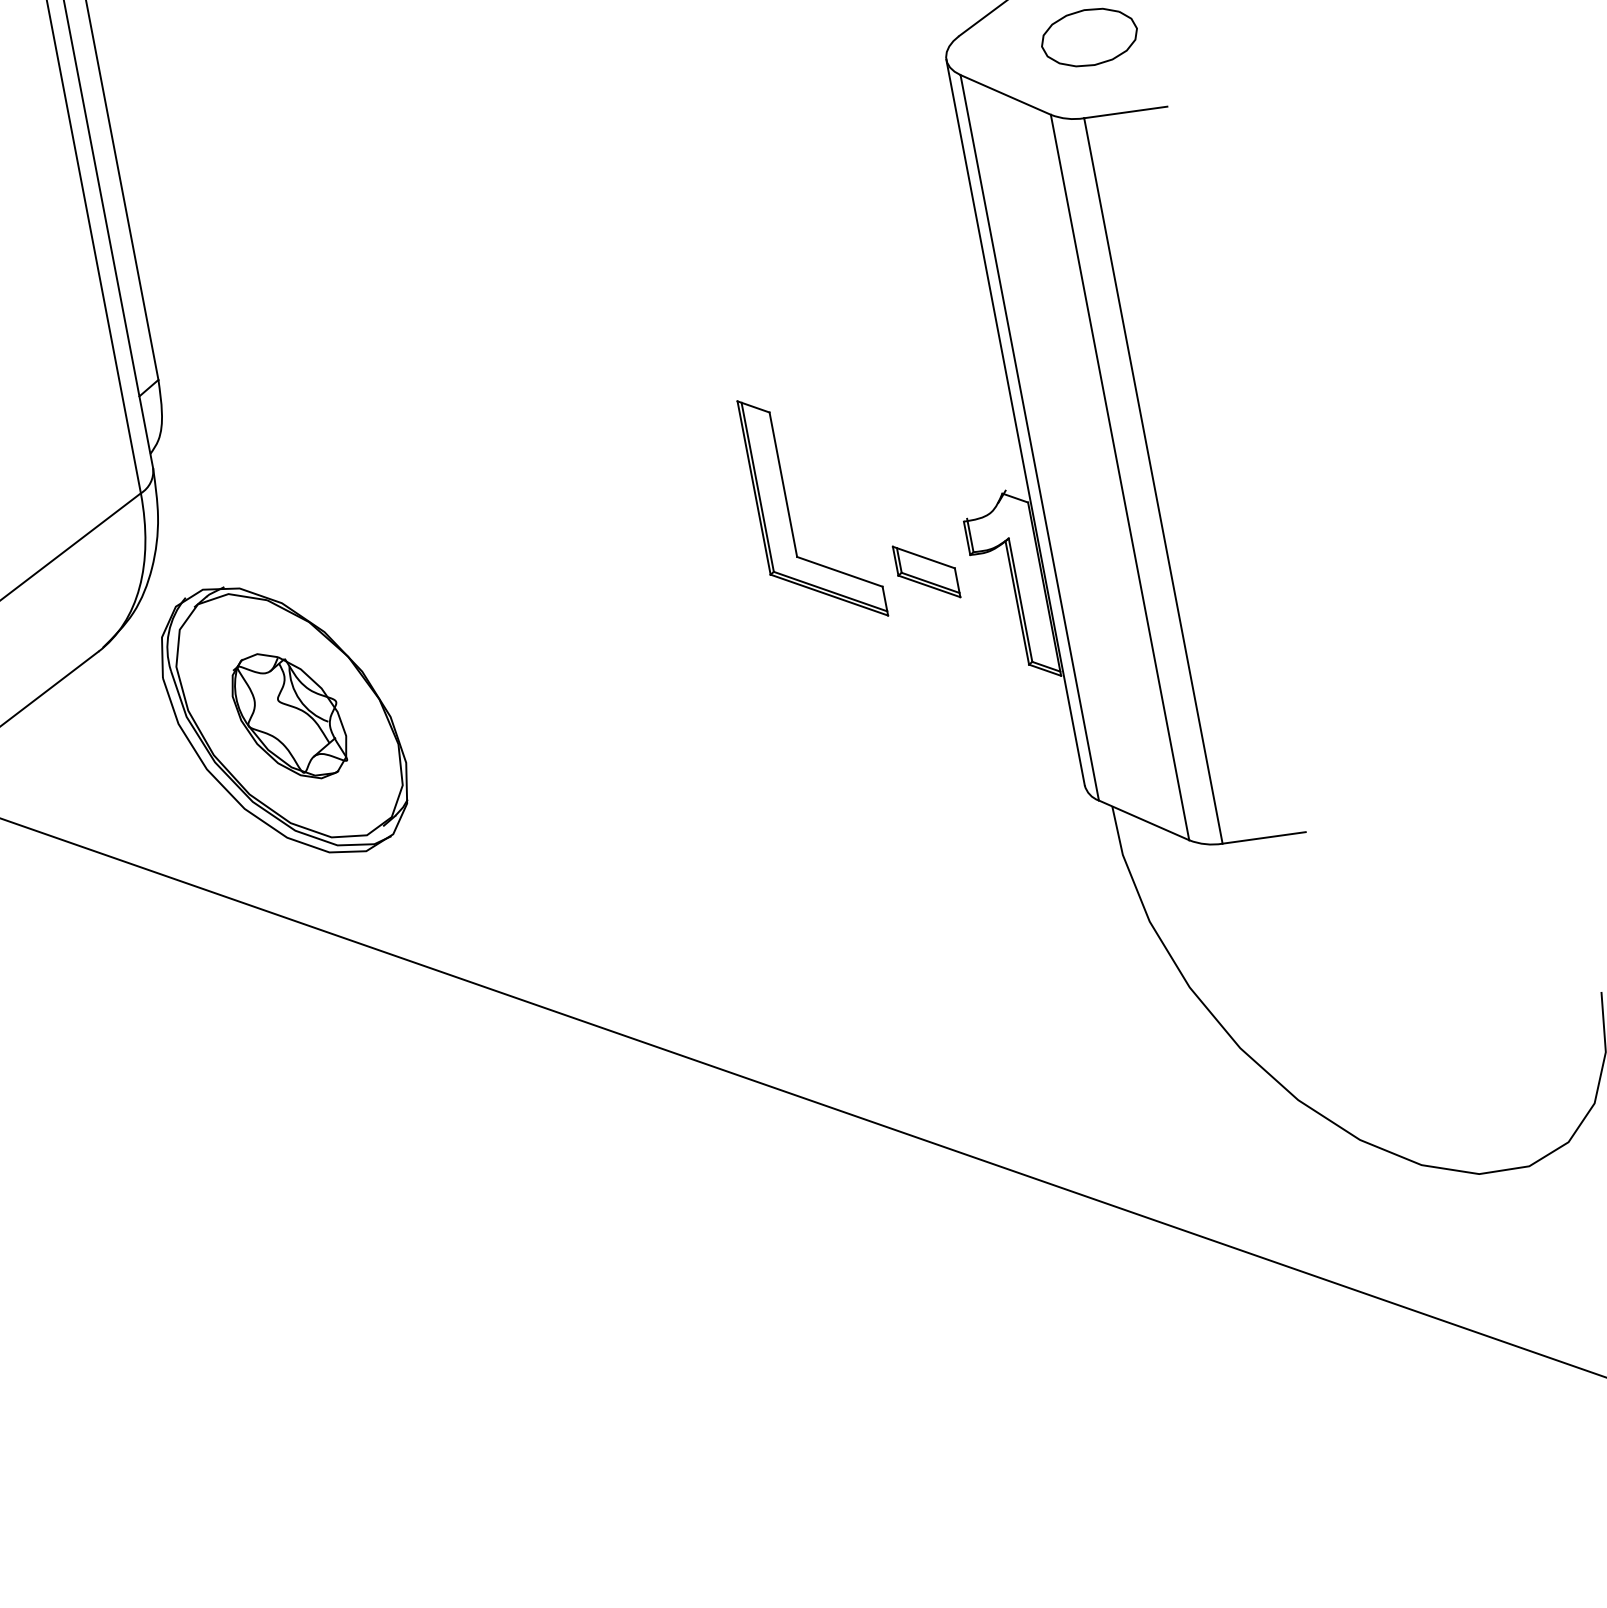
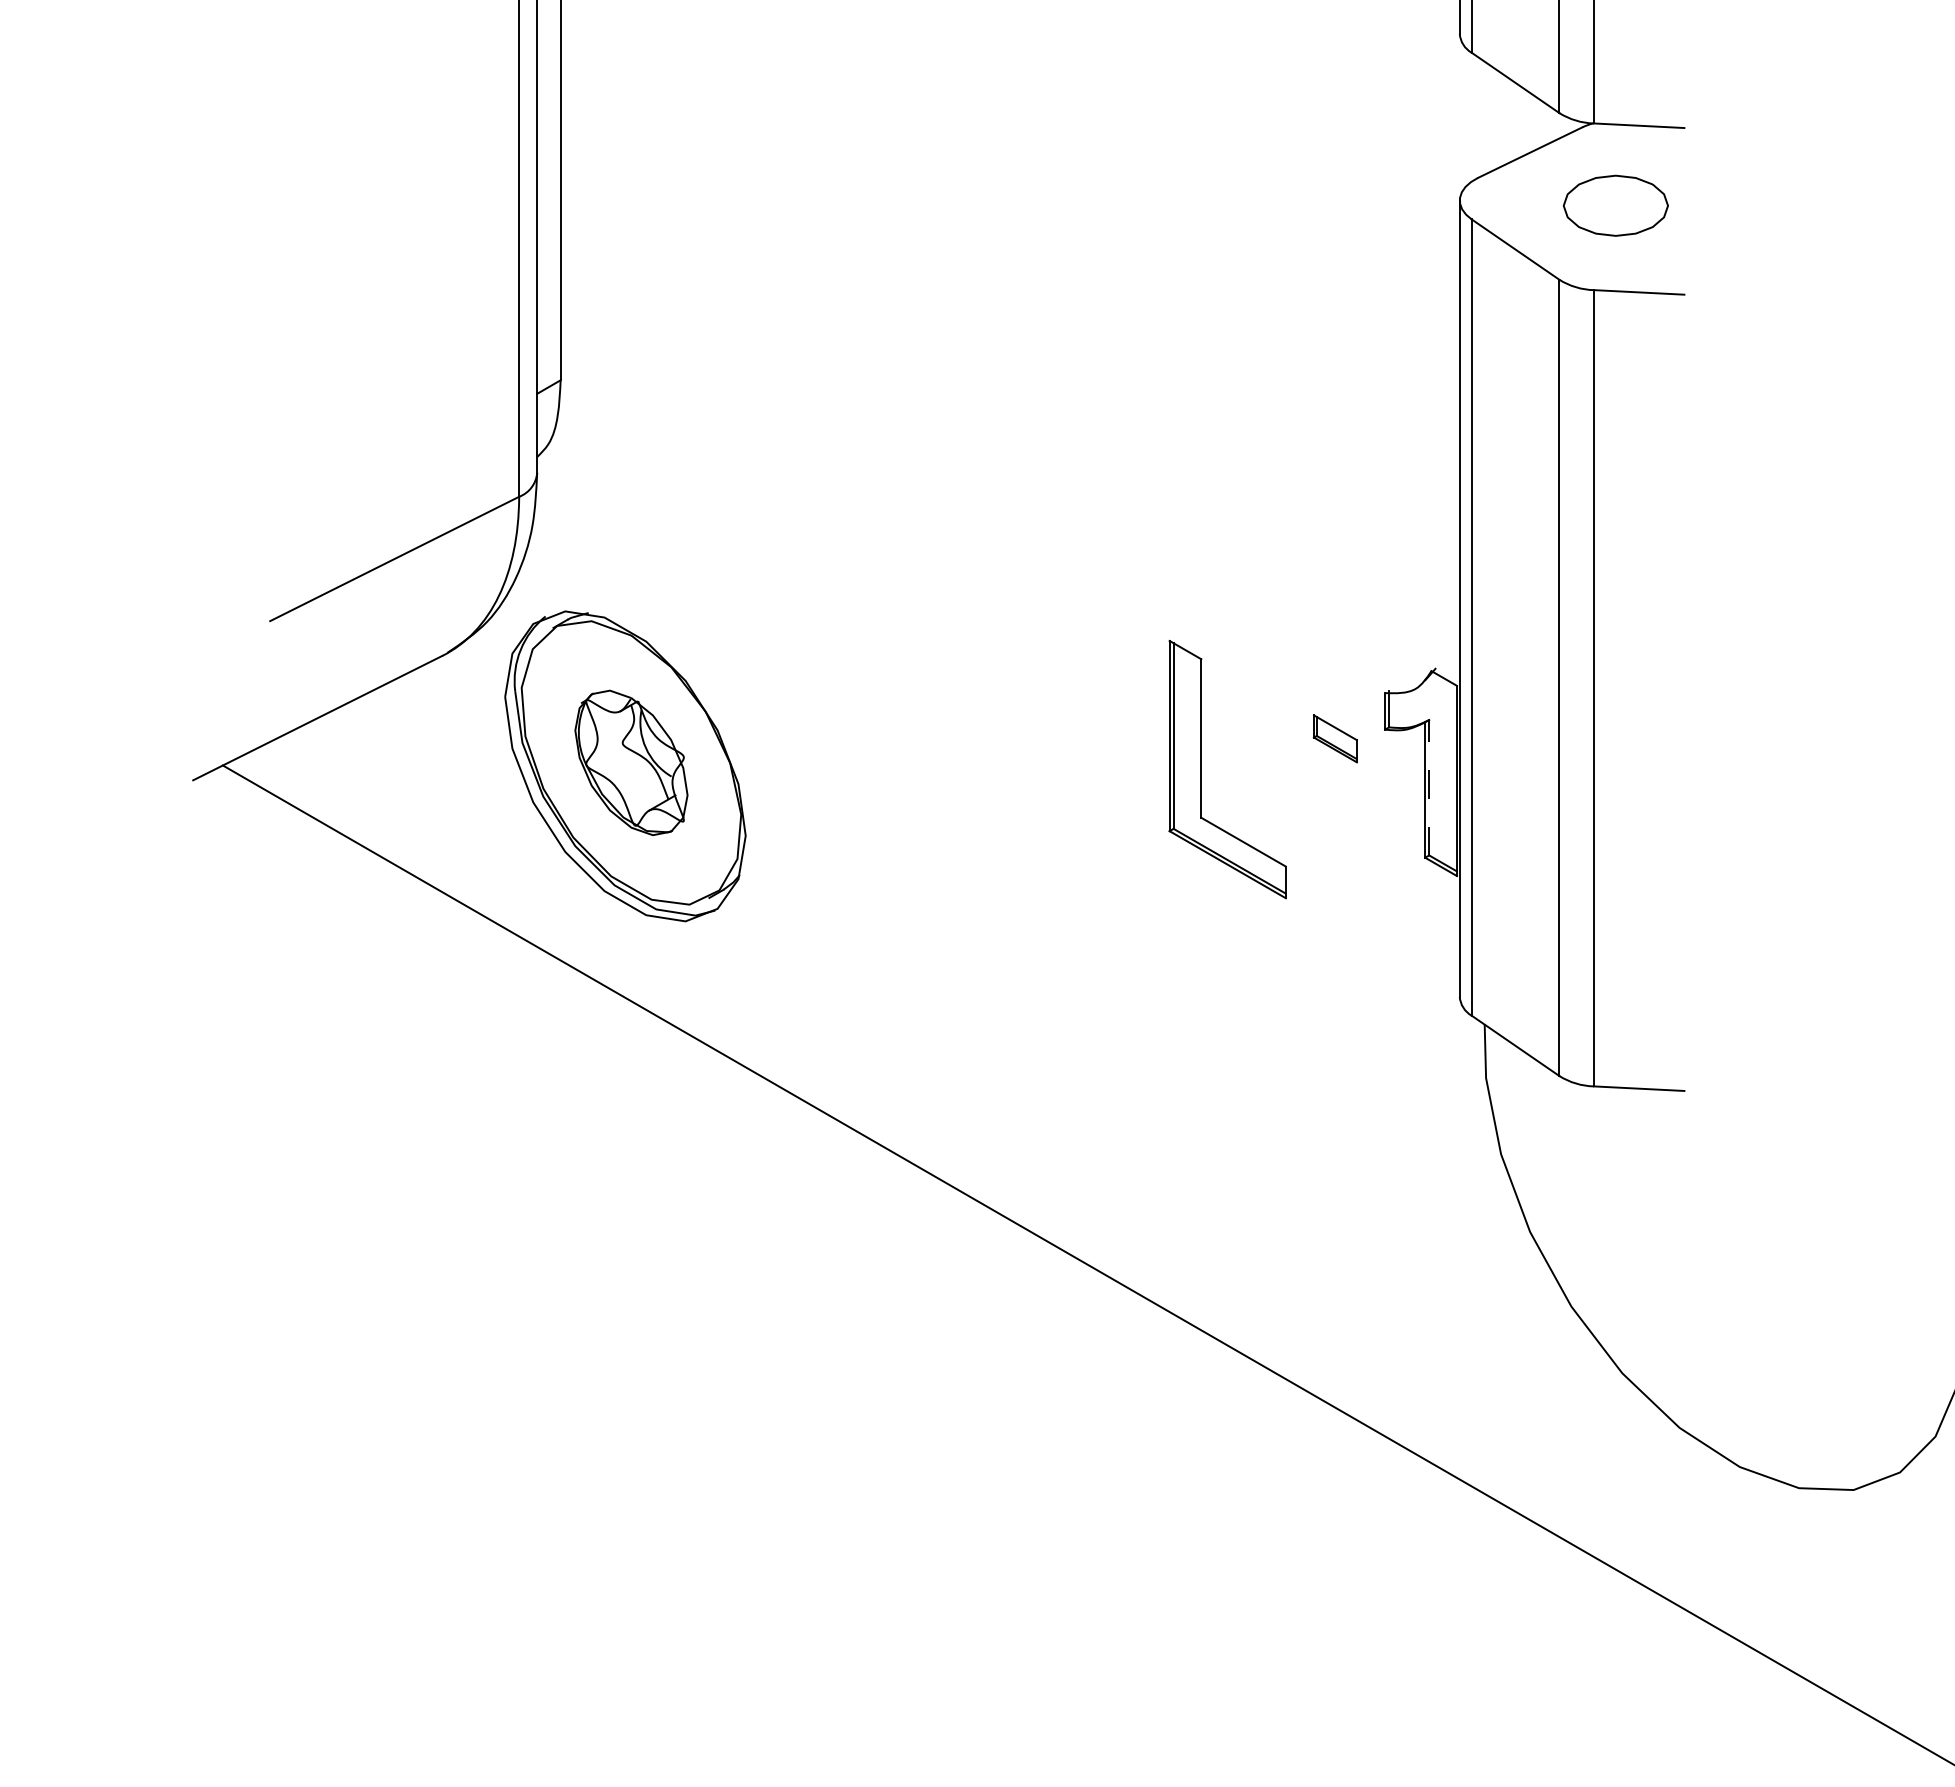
part: (788, 512) -> (1201, 769), moved
part: (926, 571) -> (1335, 738), size x0.7
line: (1020, 599) -> (1429, 787), solid -> dashed

